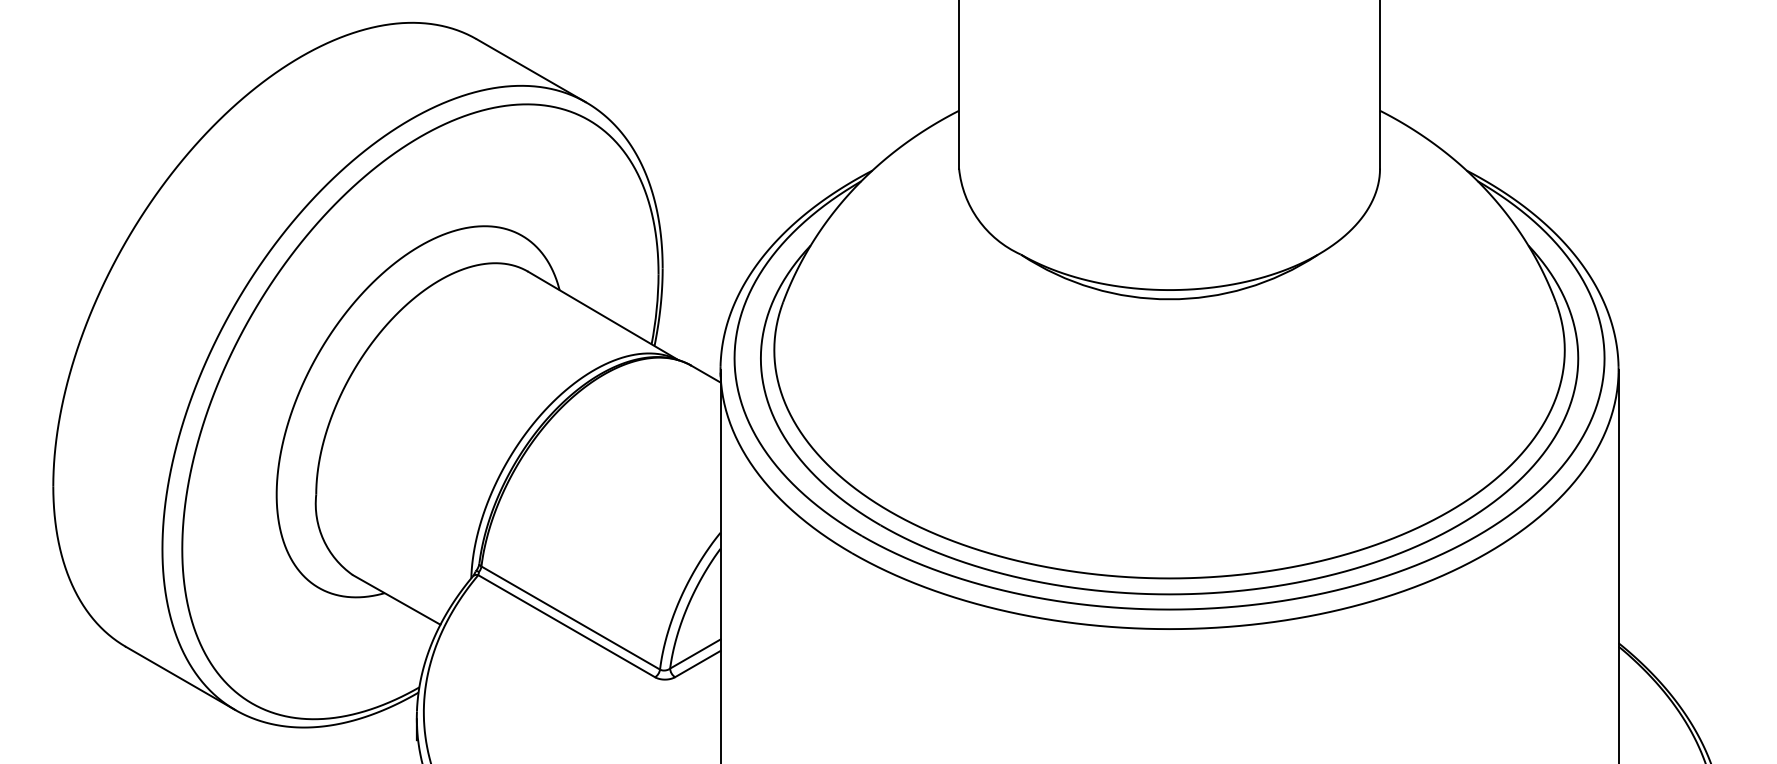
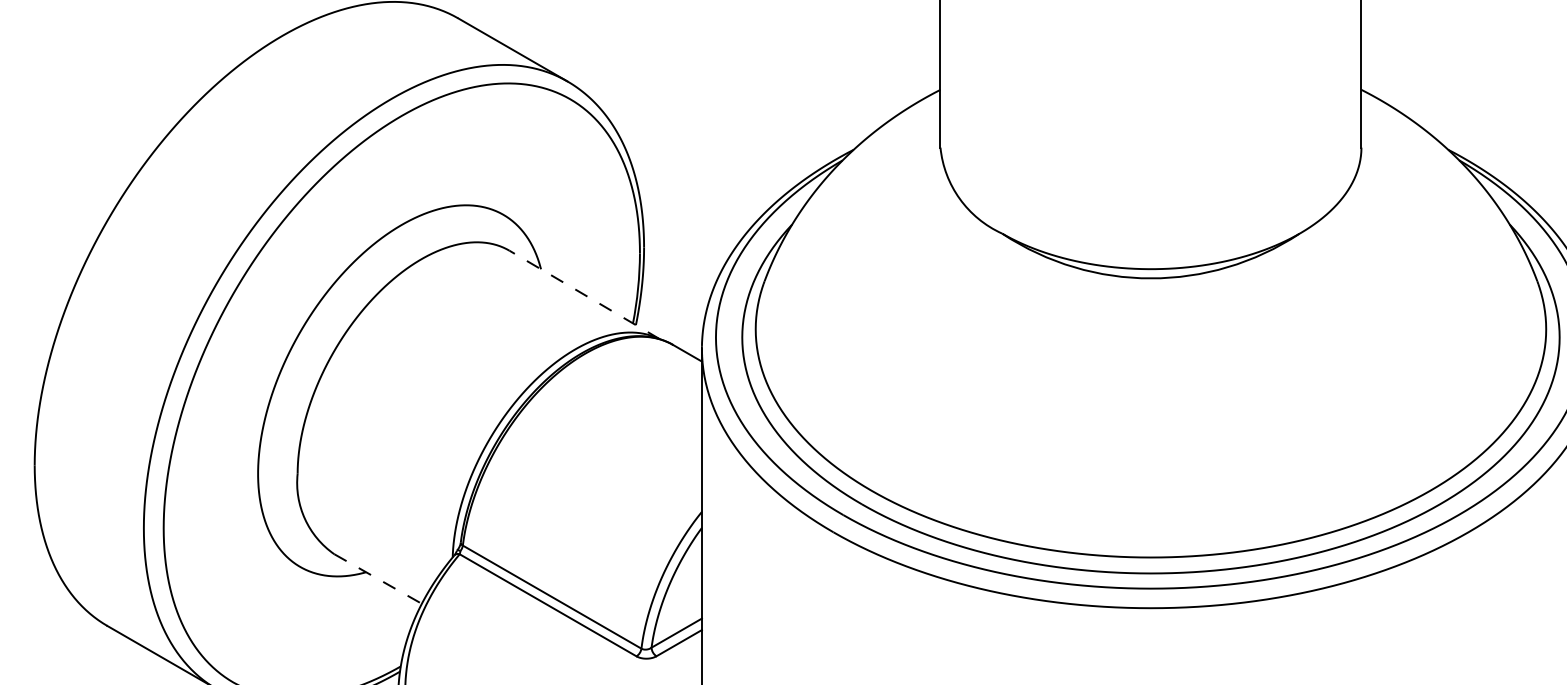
line: (602, 315) -> (583, 294), solid -> dashed
line: (397, 600) -> (378, 579), solid -> dashed

